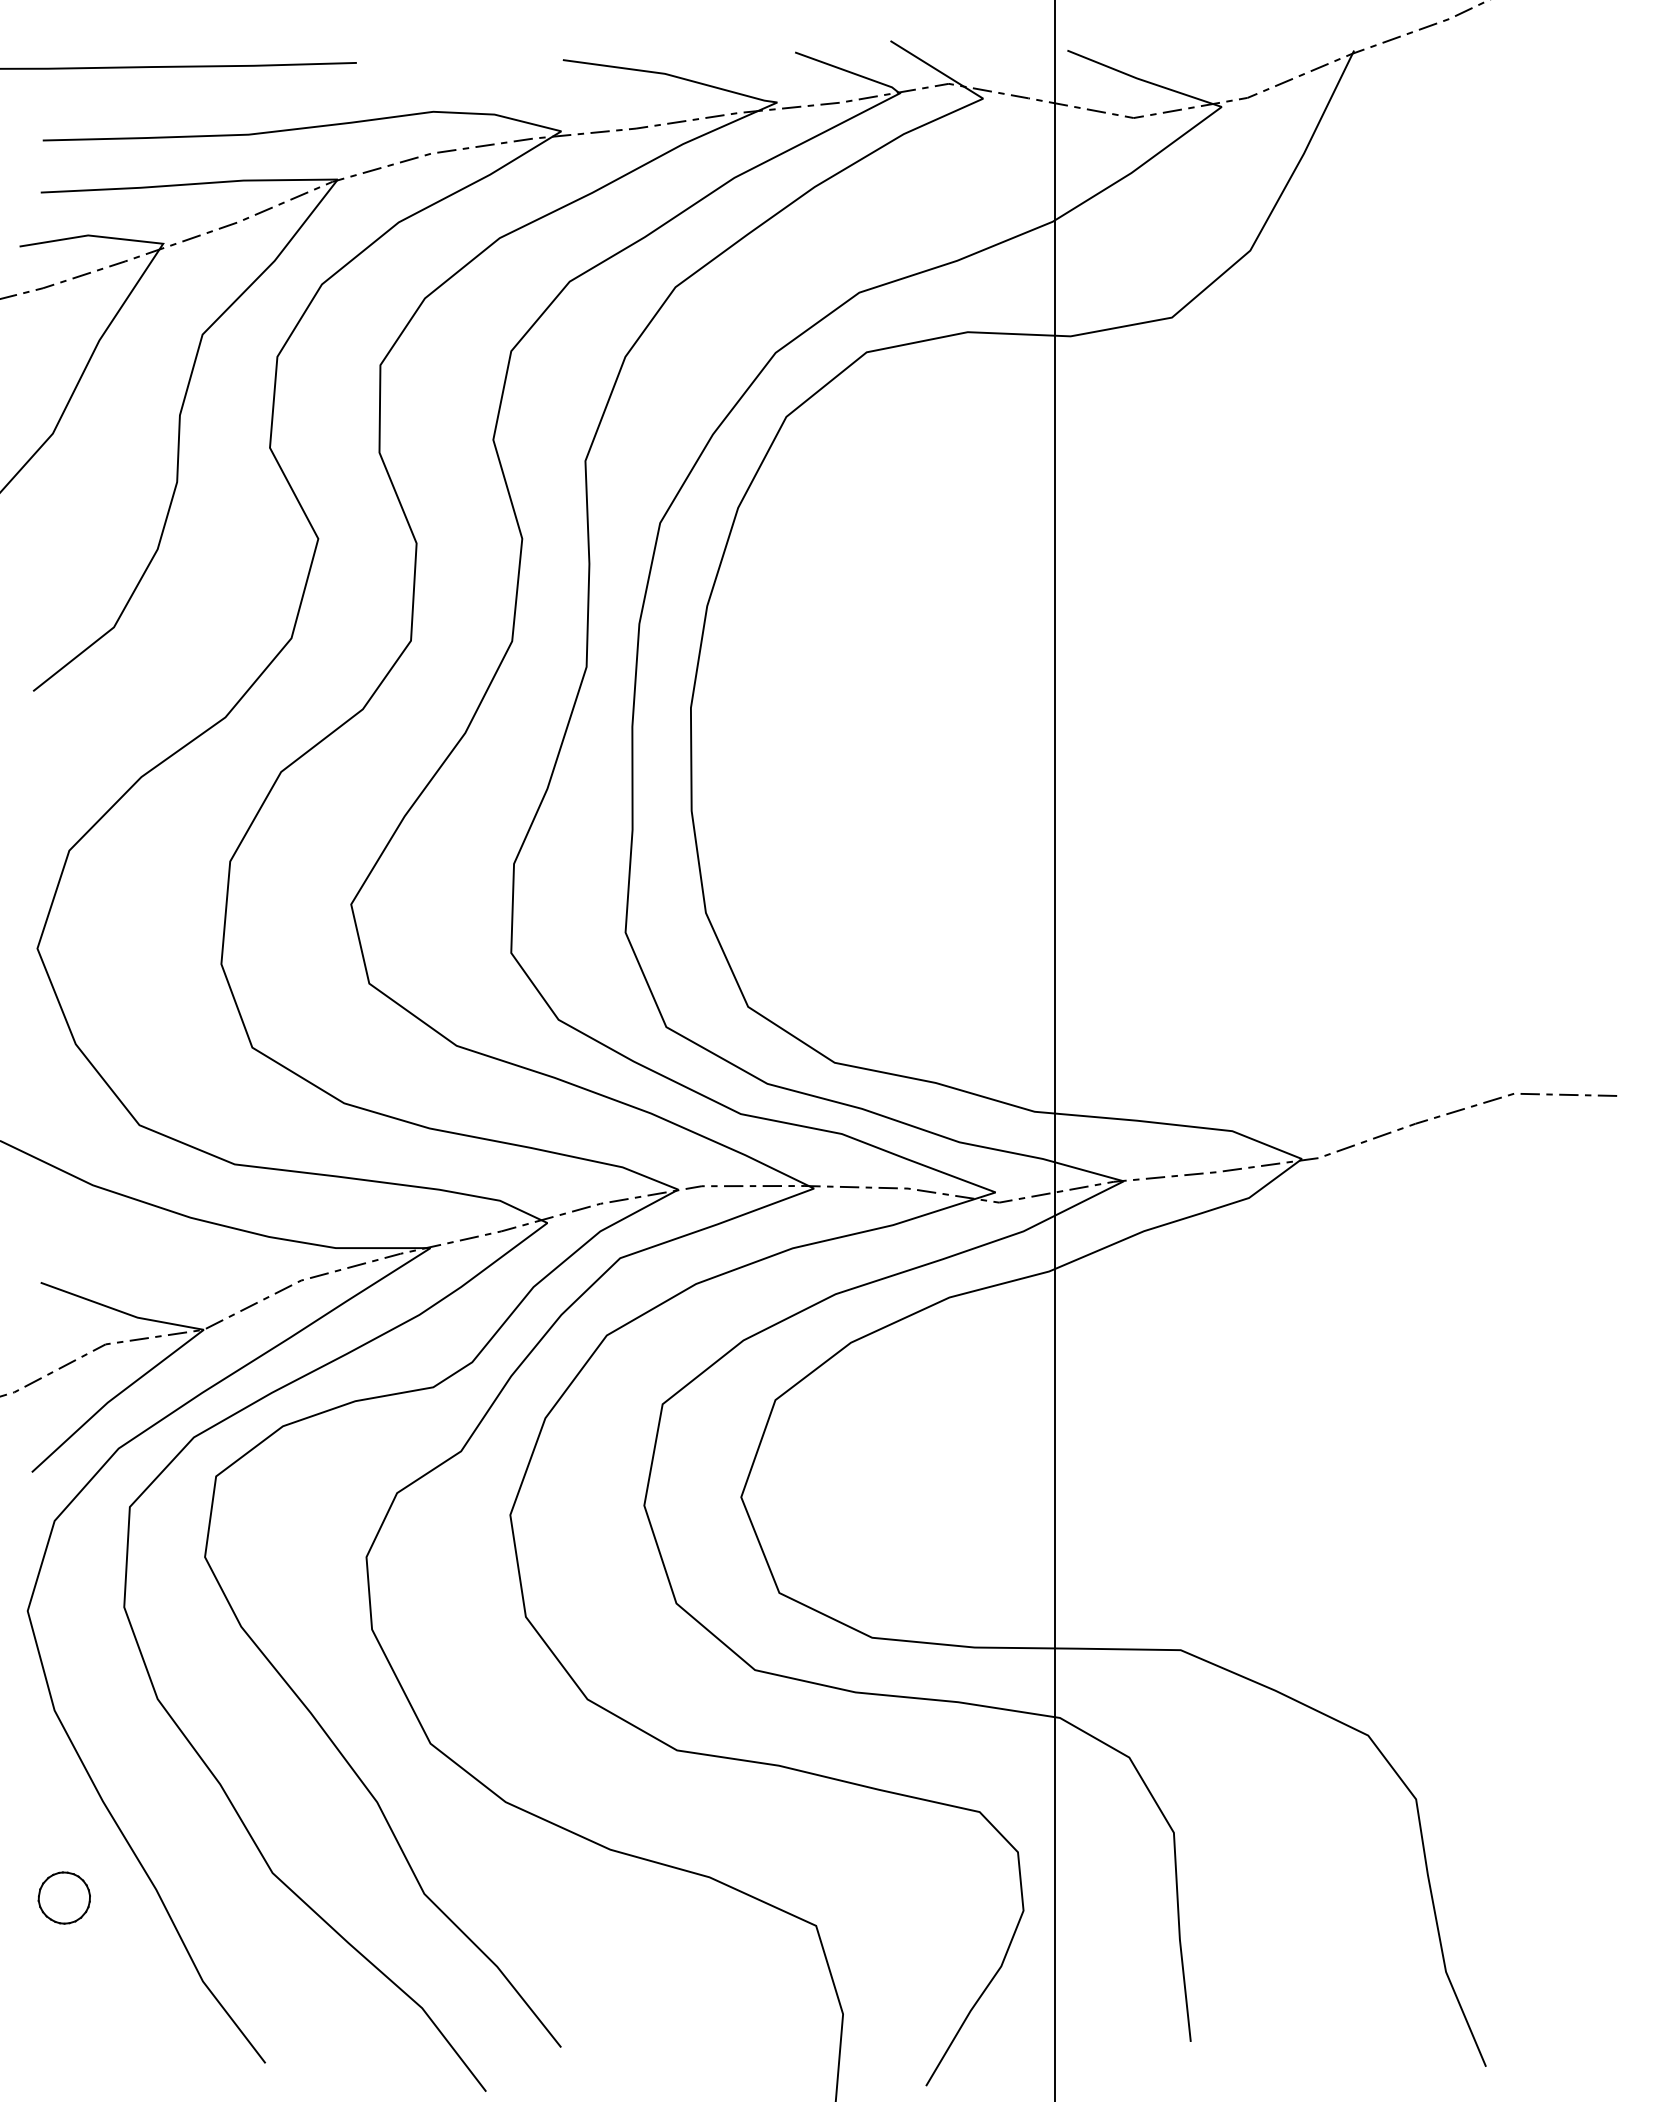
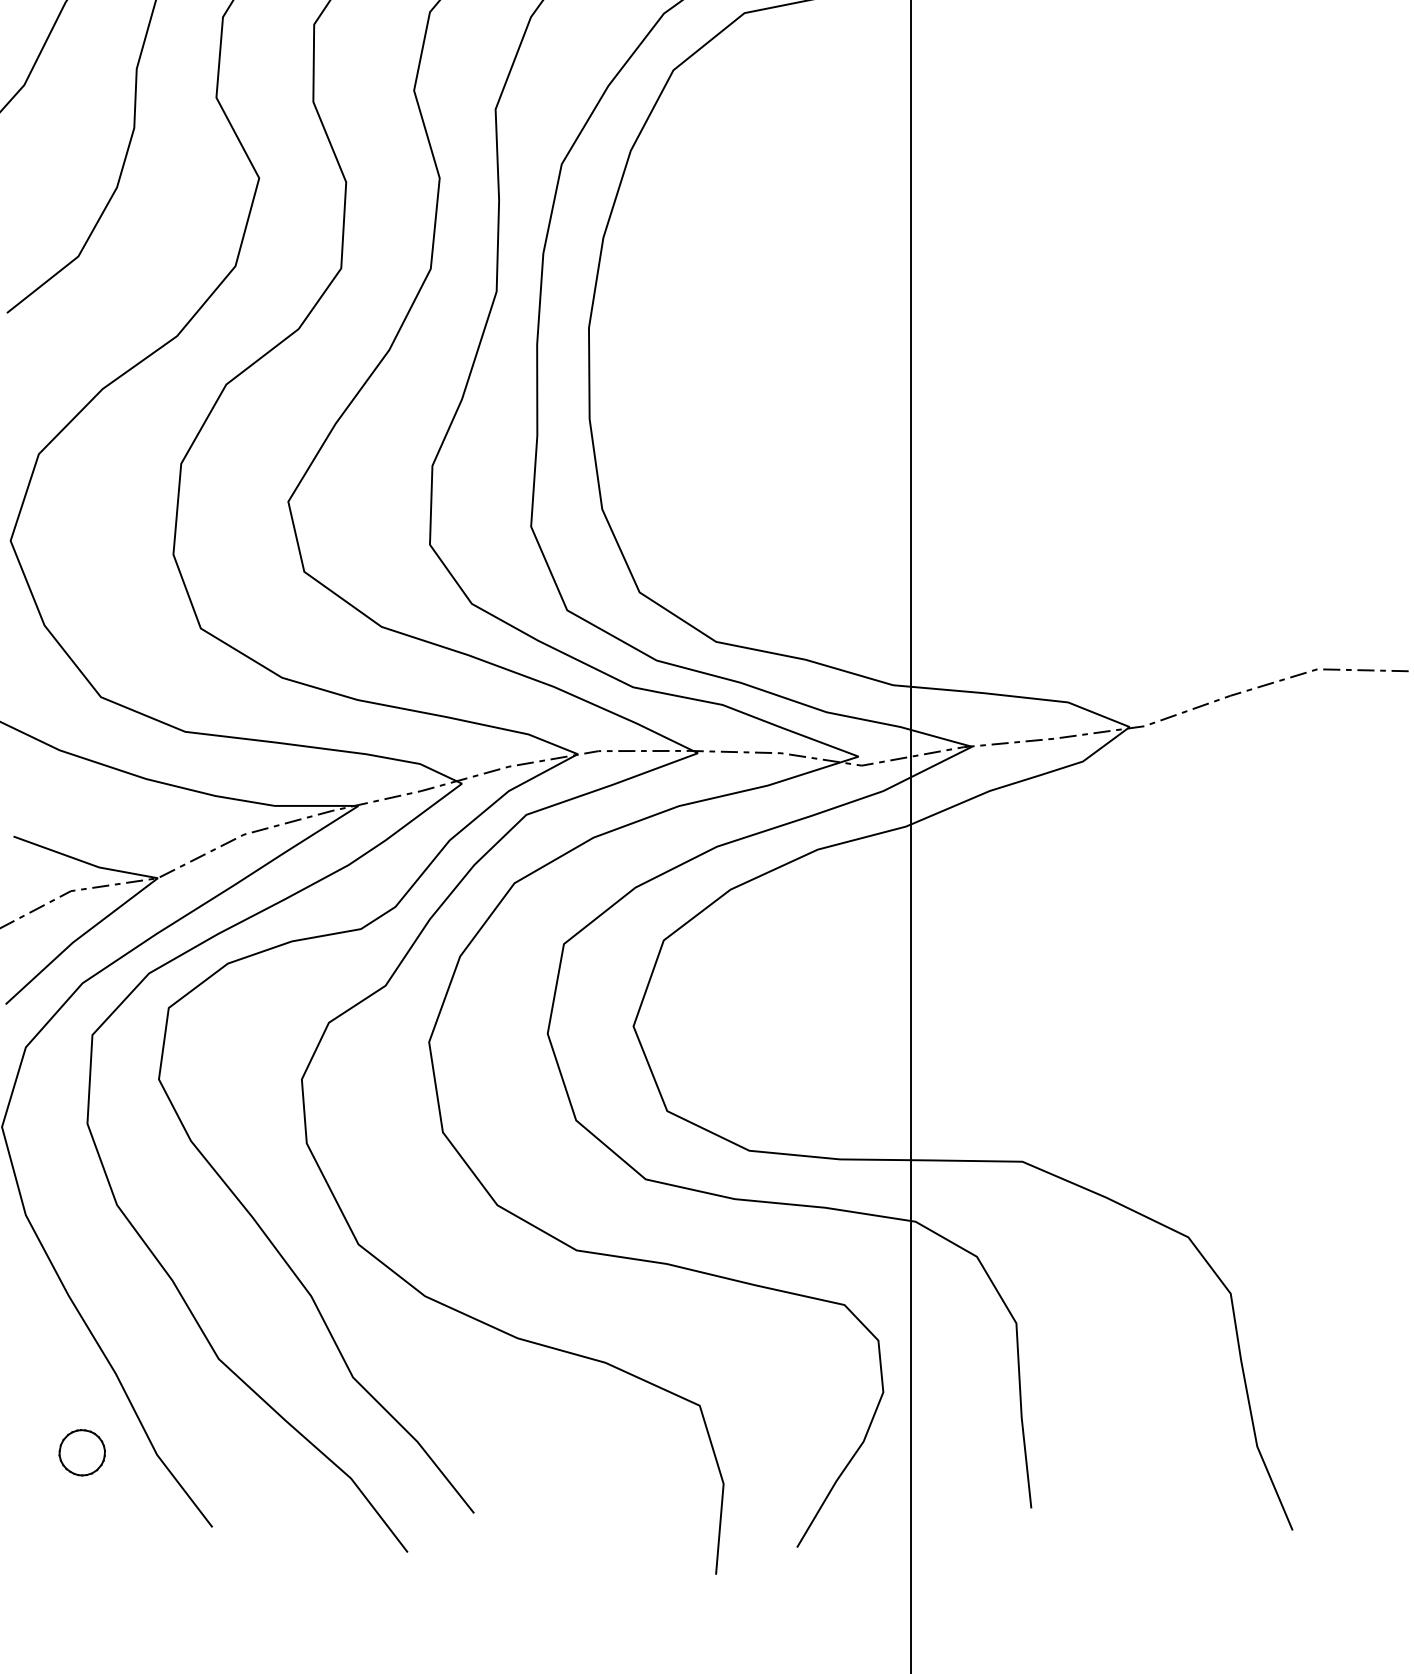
part: (63, 1897) -> (81, 1452), moved

